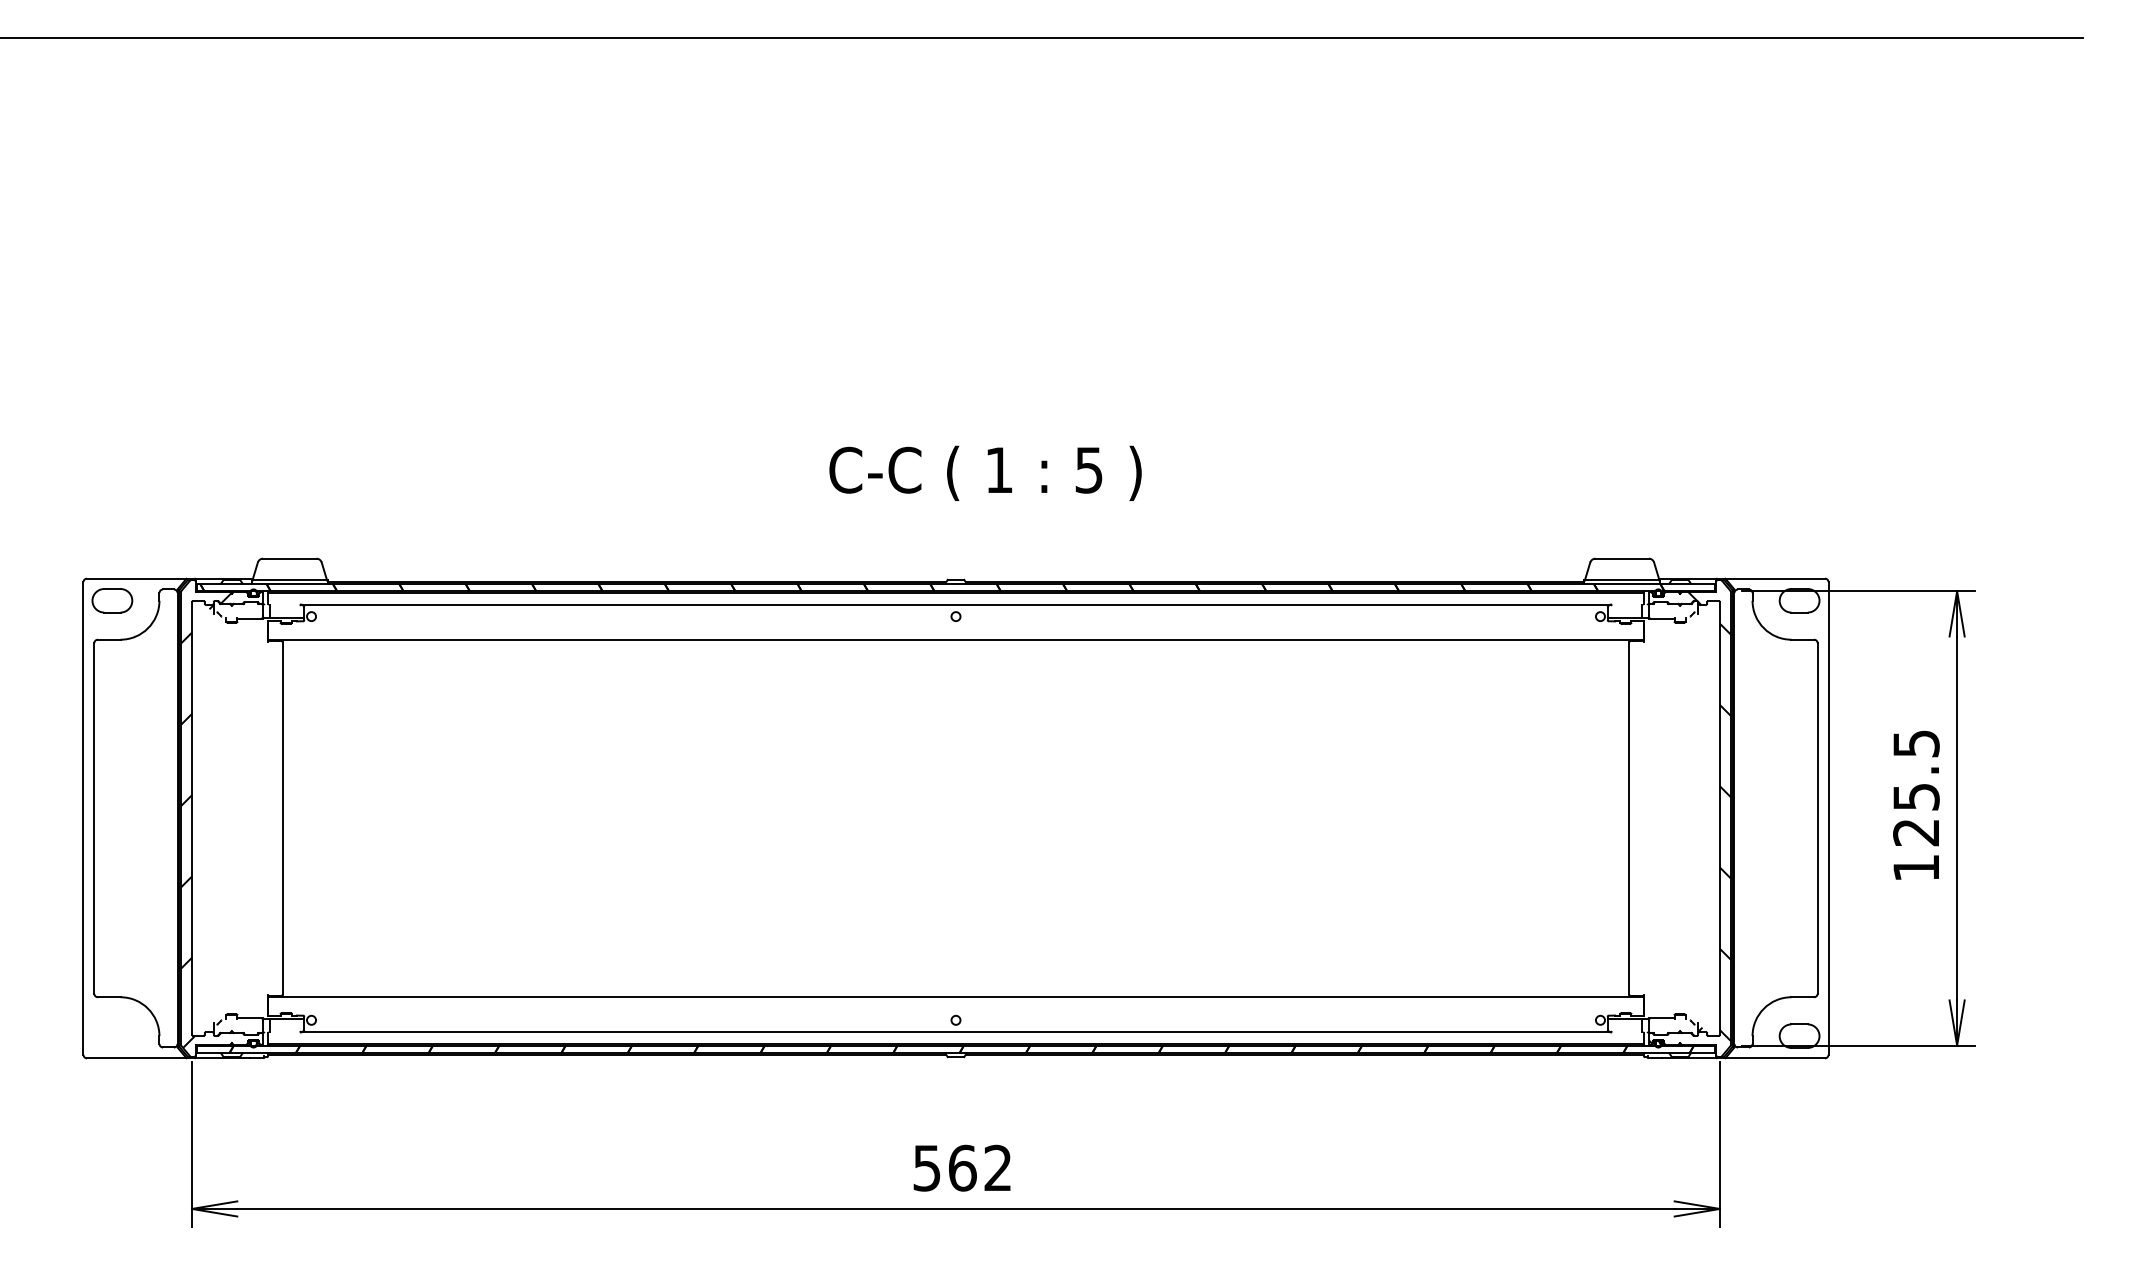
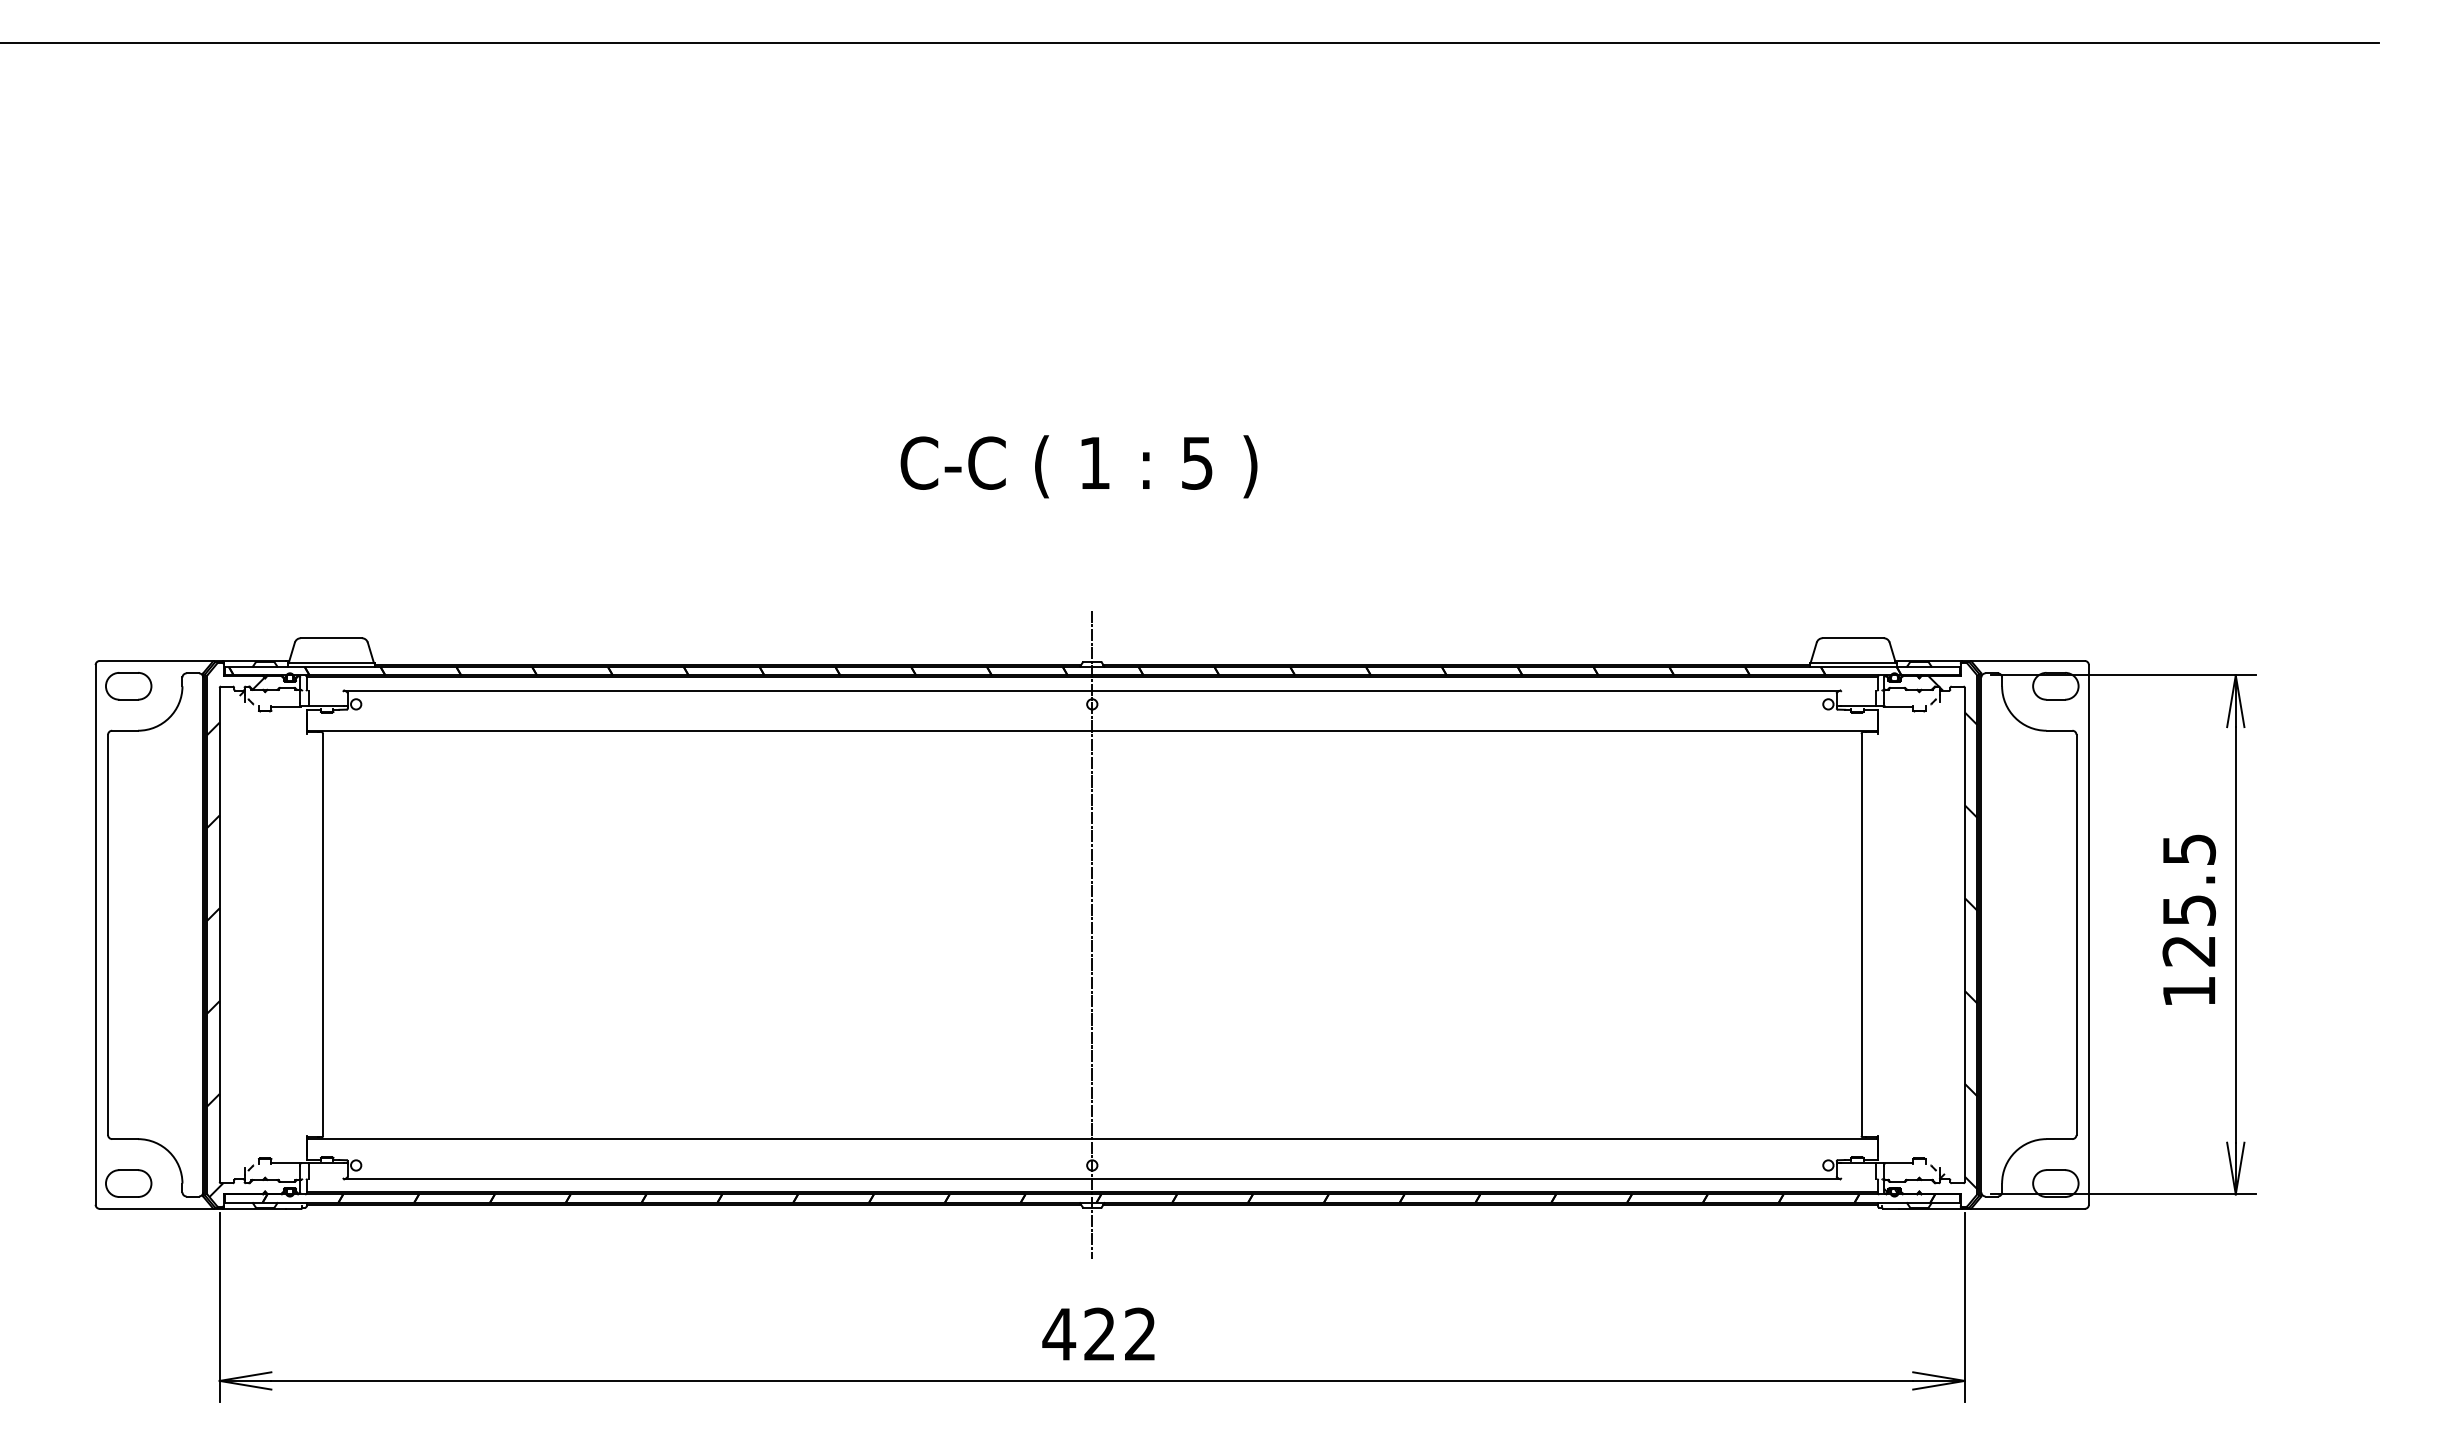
text: (985, 473) -> (1078, 466), moved
line: (956, 818) -> (1092, 934), added
part: (112, 1036) -> (128, 1183), added
text: (944, 1168) -> (1079, 1334), 562 -> 422

